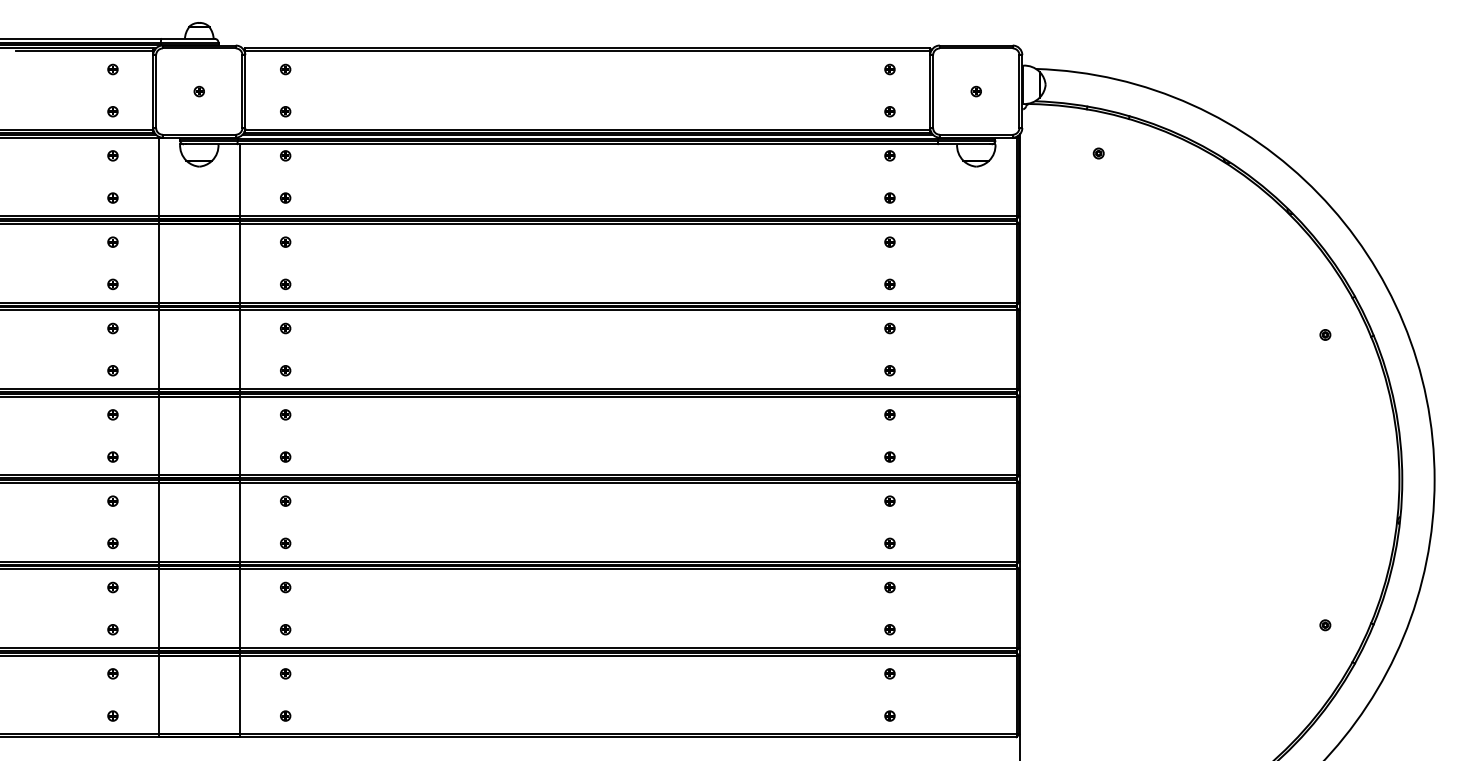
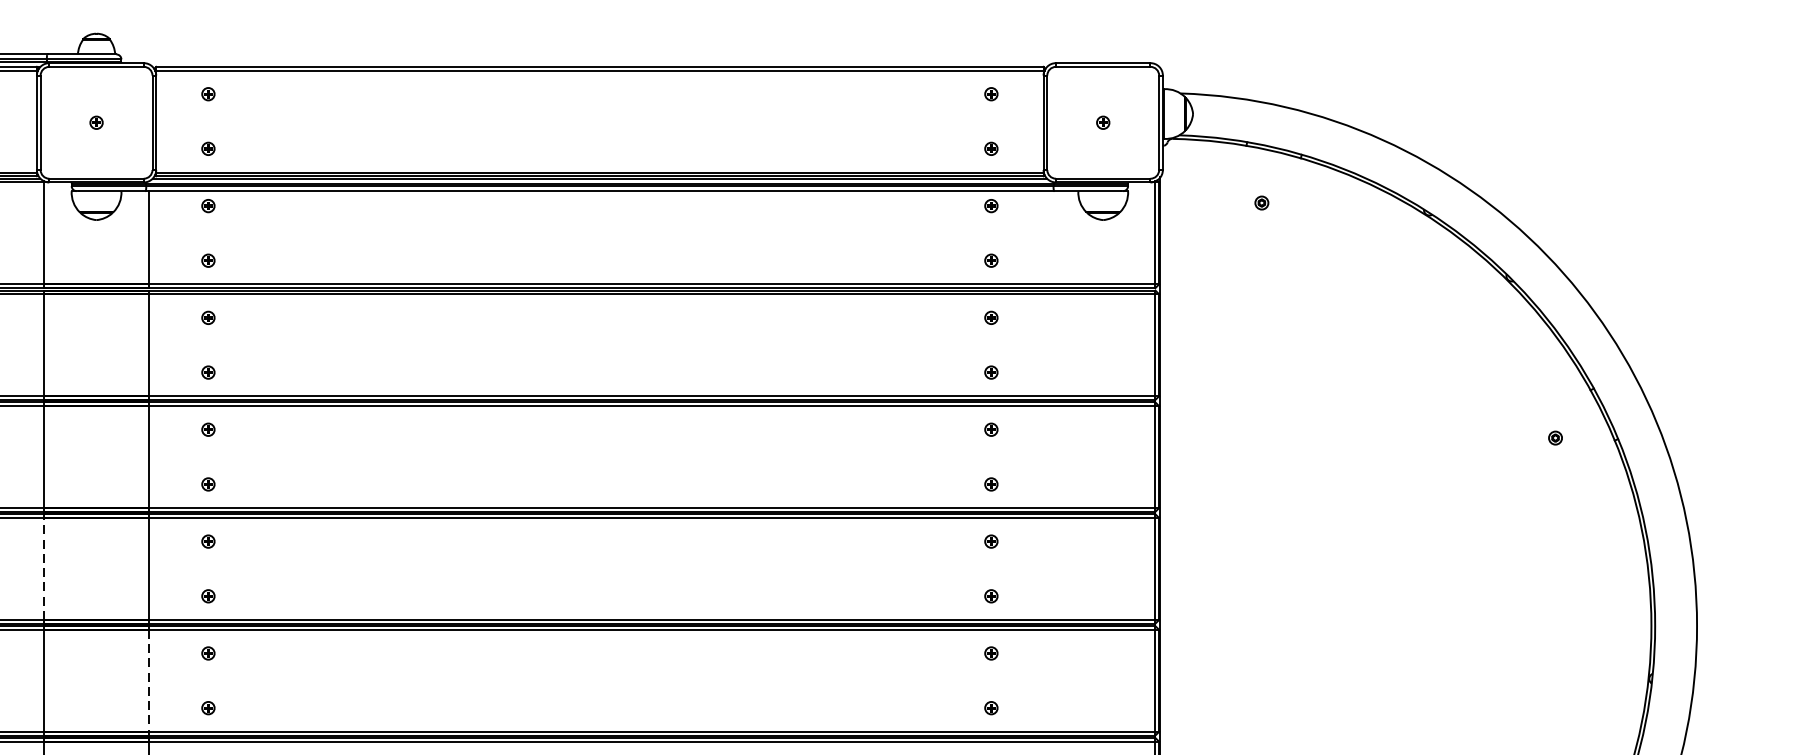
line: (159, 435) -> (44, 568), solid -> dashed
line: (239, 522) -> (148, 681), solid -> dashed

